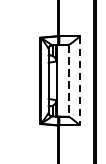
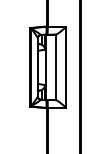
line: (69, 80) -> (56, 67), dashed -> solid
line: (79, 80) -> (66, 67), dashed -> solid

